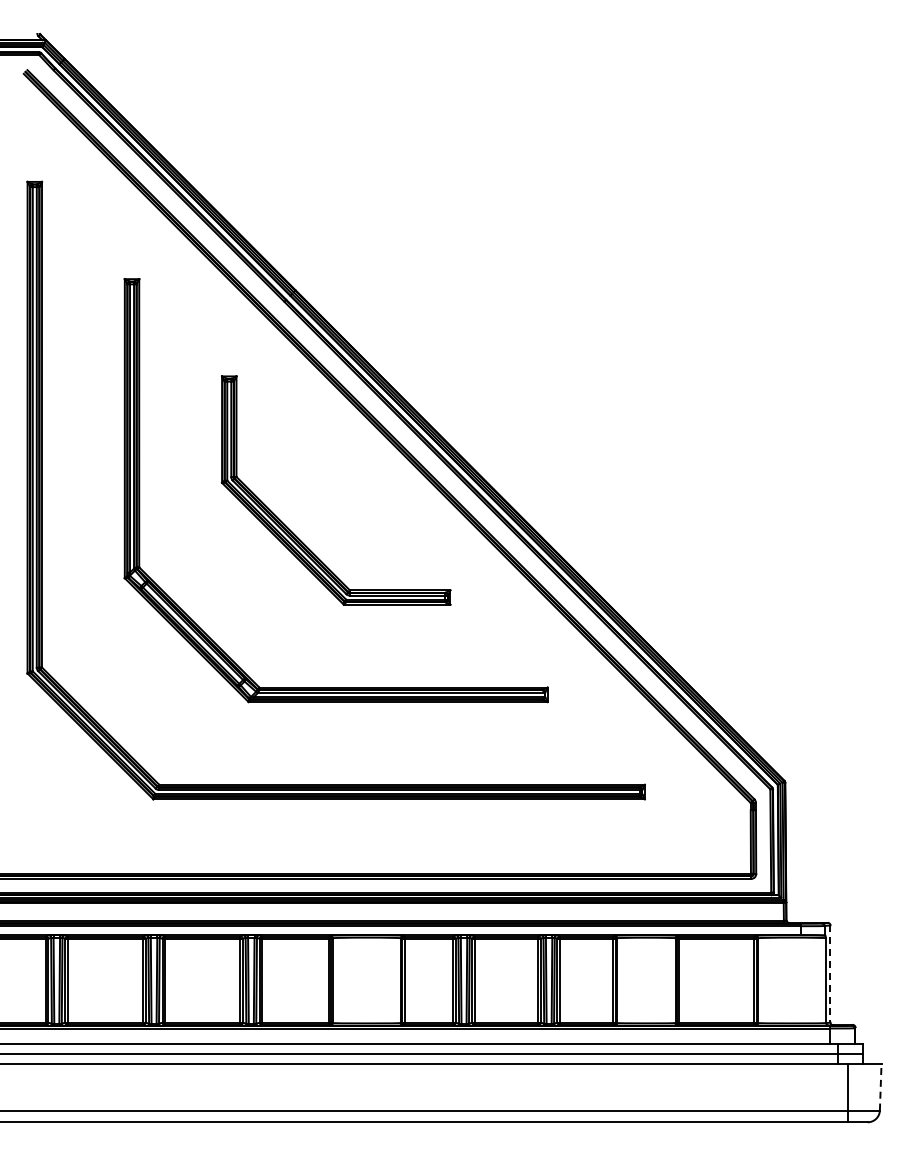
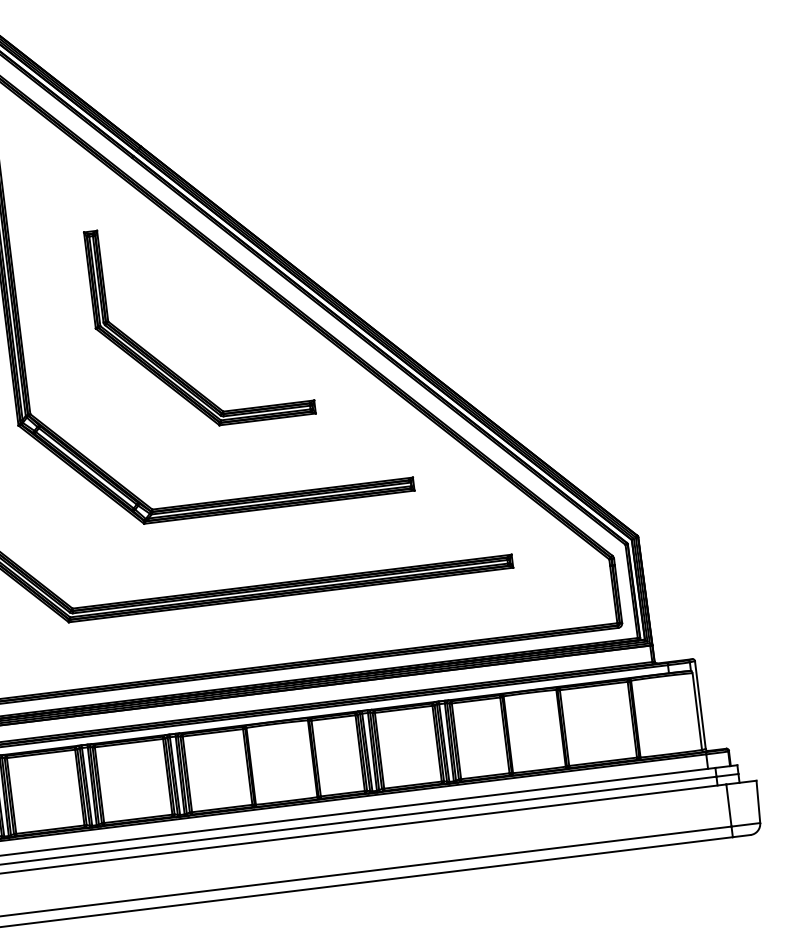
line: (830, 973) -> (700, 704), dashed -> solid
line: (880, 1086) -> (758, 801), dashed -> solid

